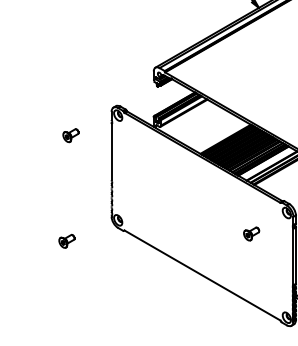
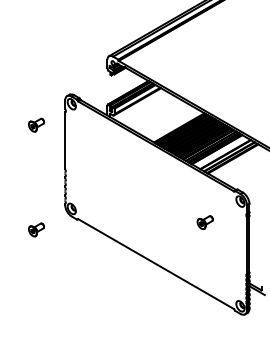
part: (70, 135) -> (36, 125), moved
part: (66, 240) -> (36, 229), moved

